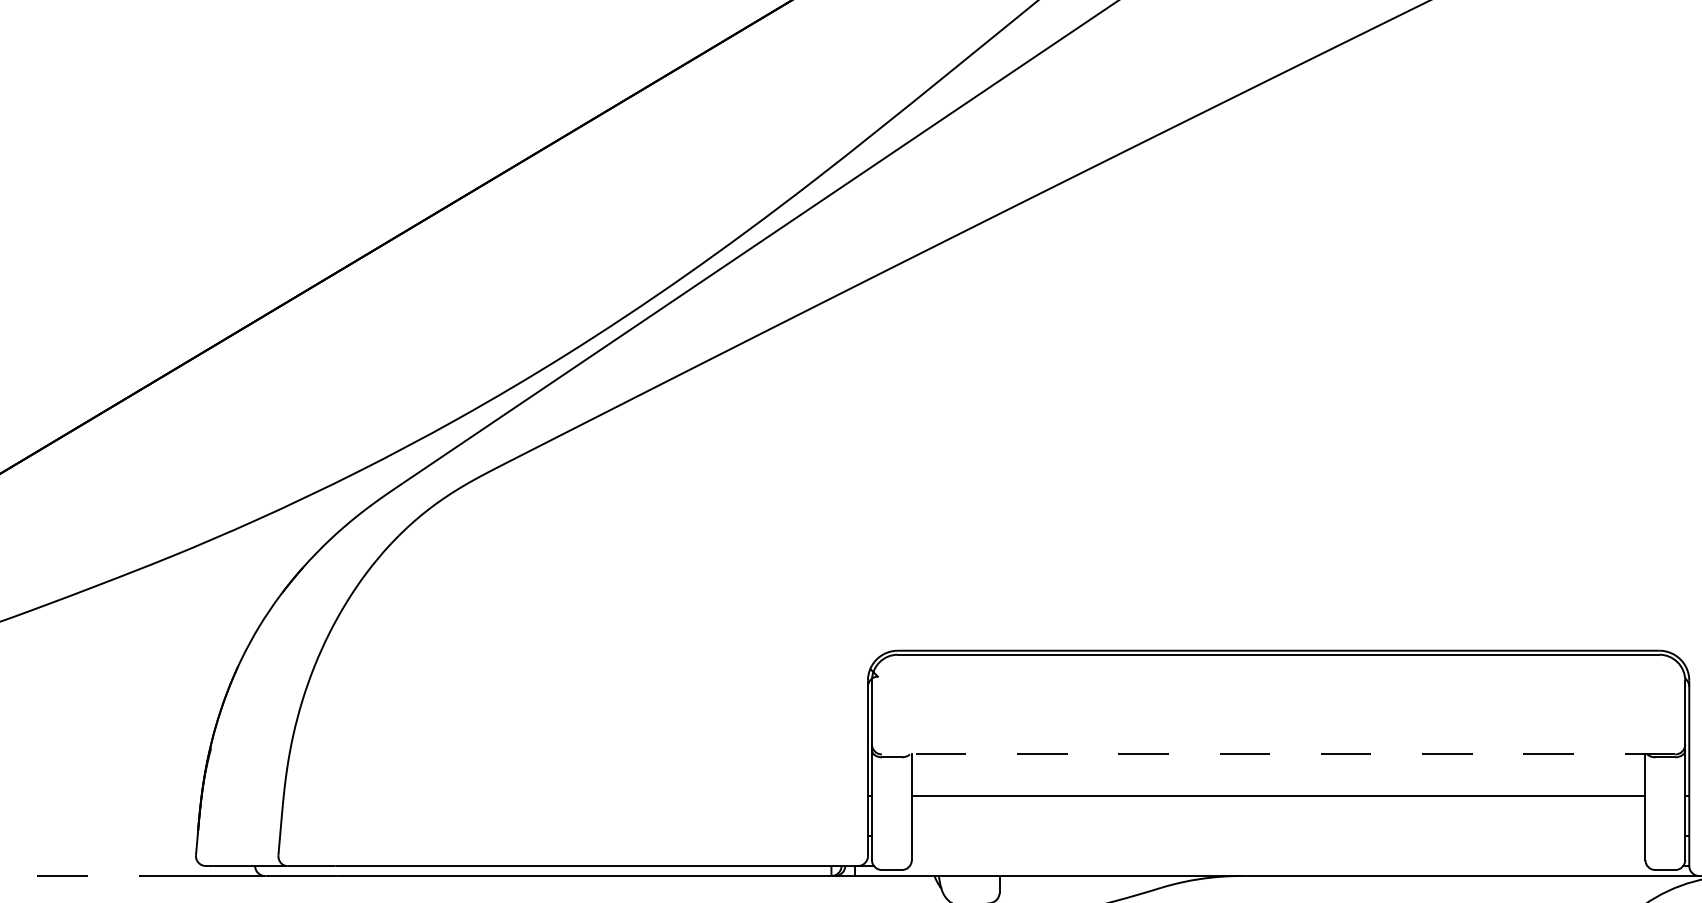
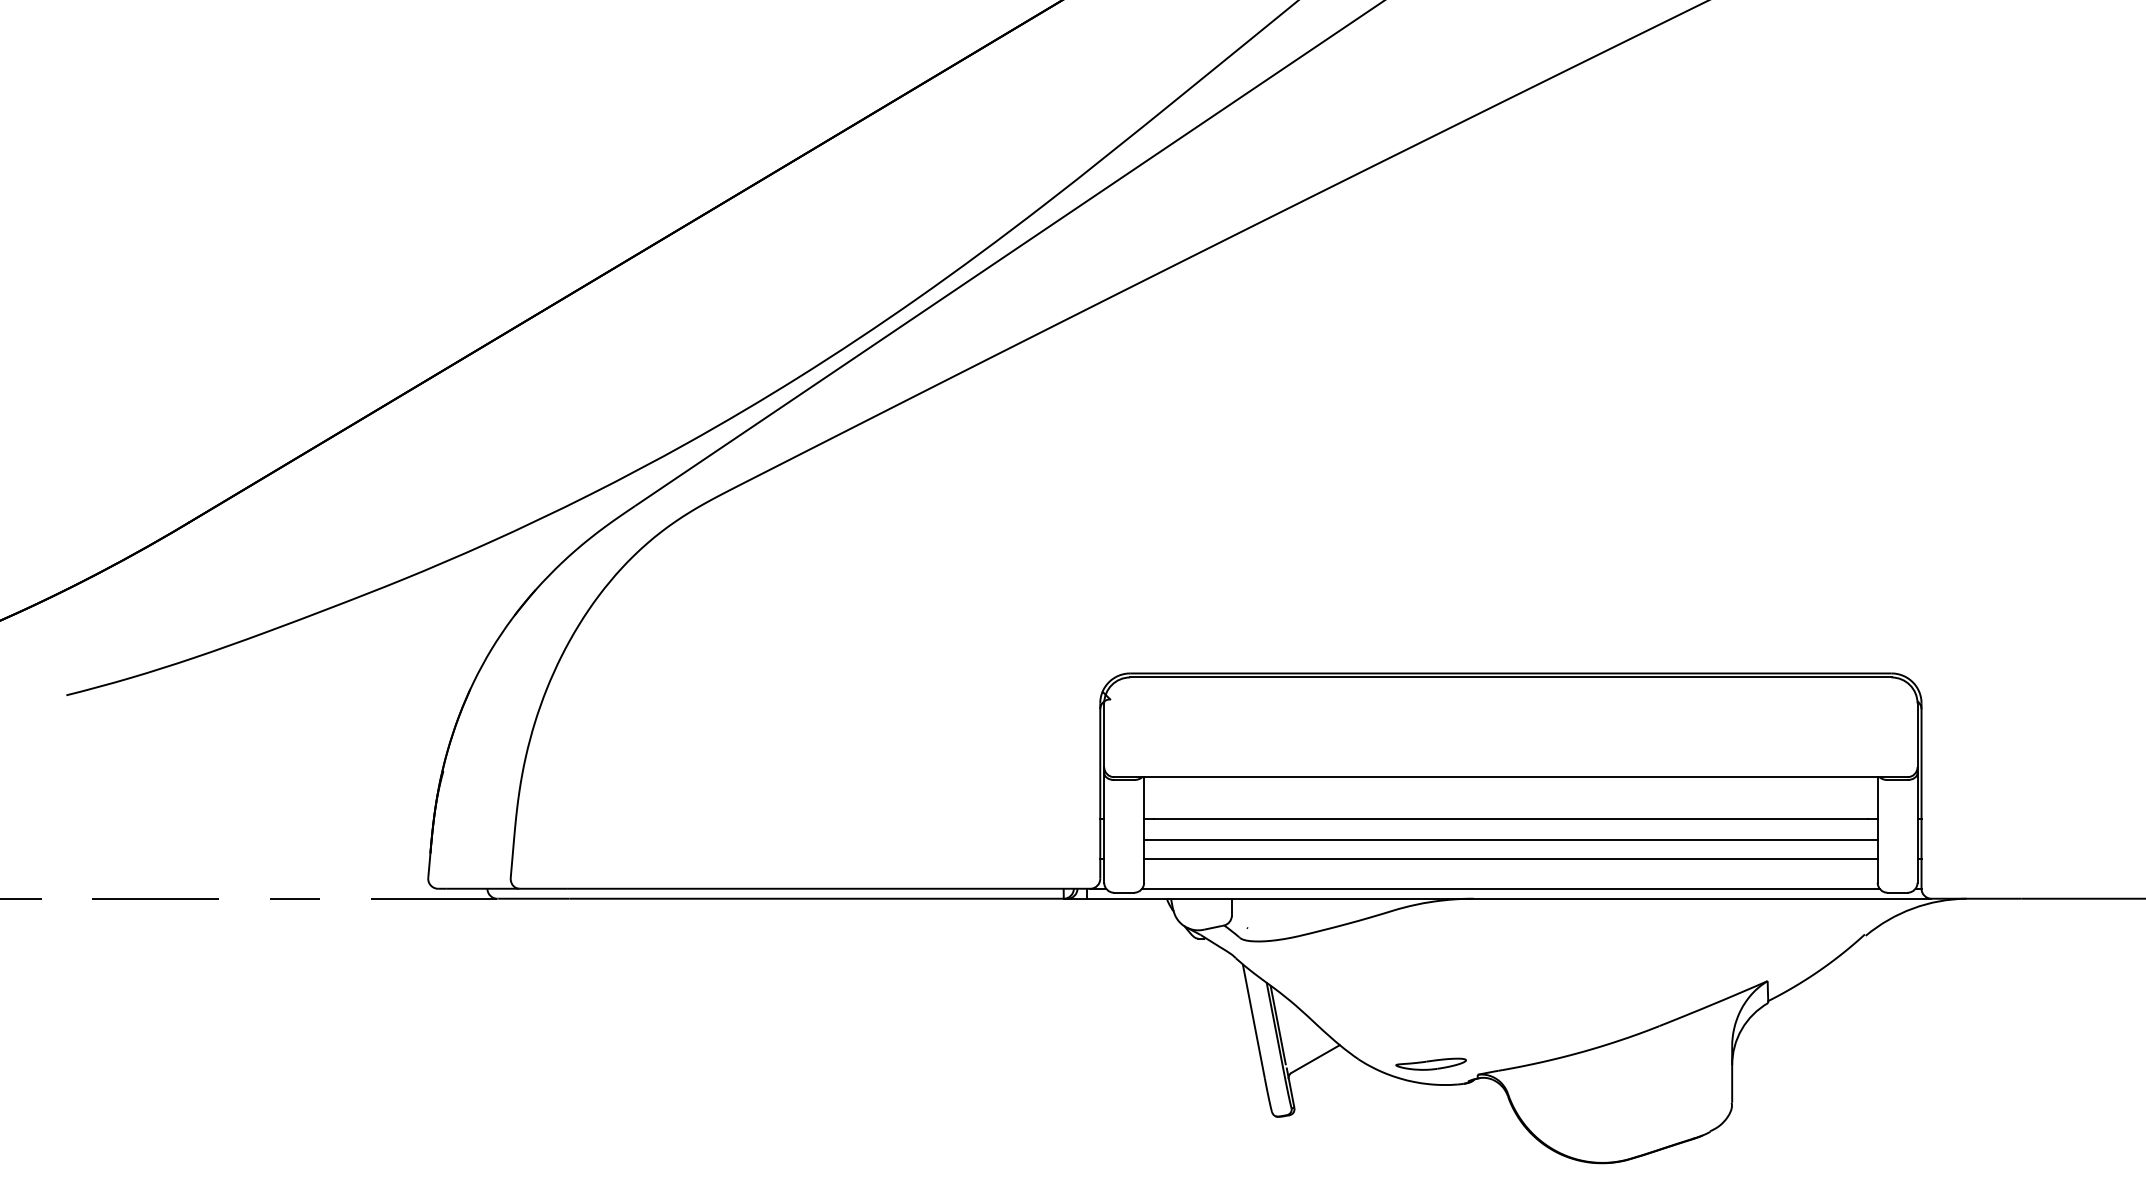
line: (1278, 754) -> (1510, 777), dashed -> solid
line: (1278, 816) -> (1510, 839), added
line: (1278, 835) -> (1510, 858), added
line: (1278, 865) -> (1510, 888), added

